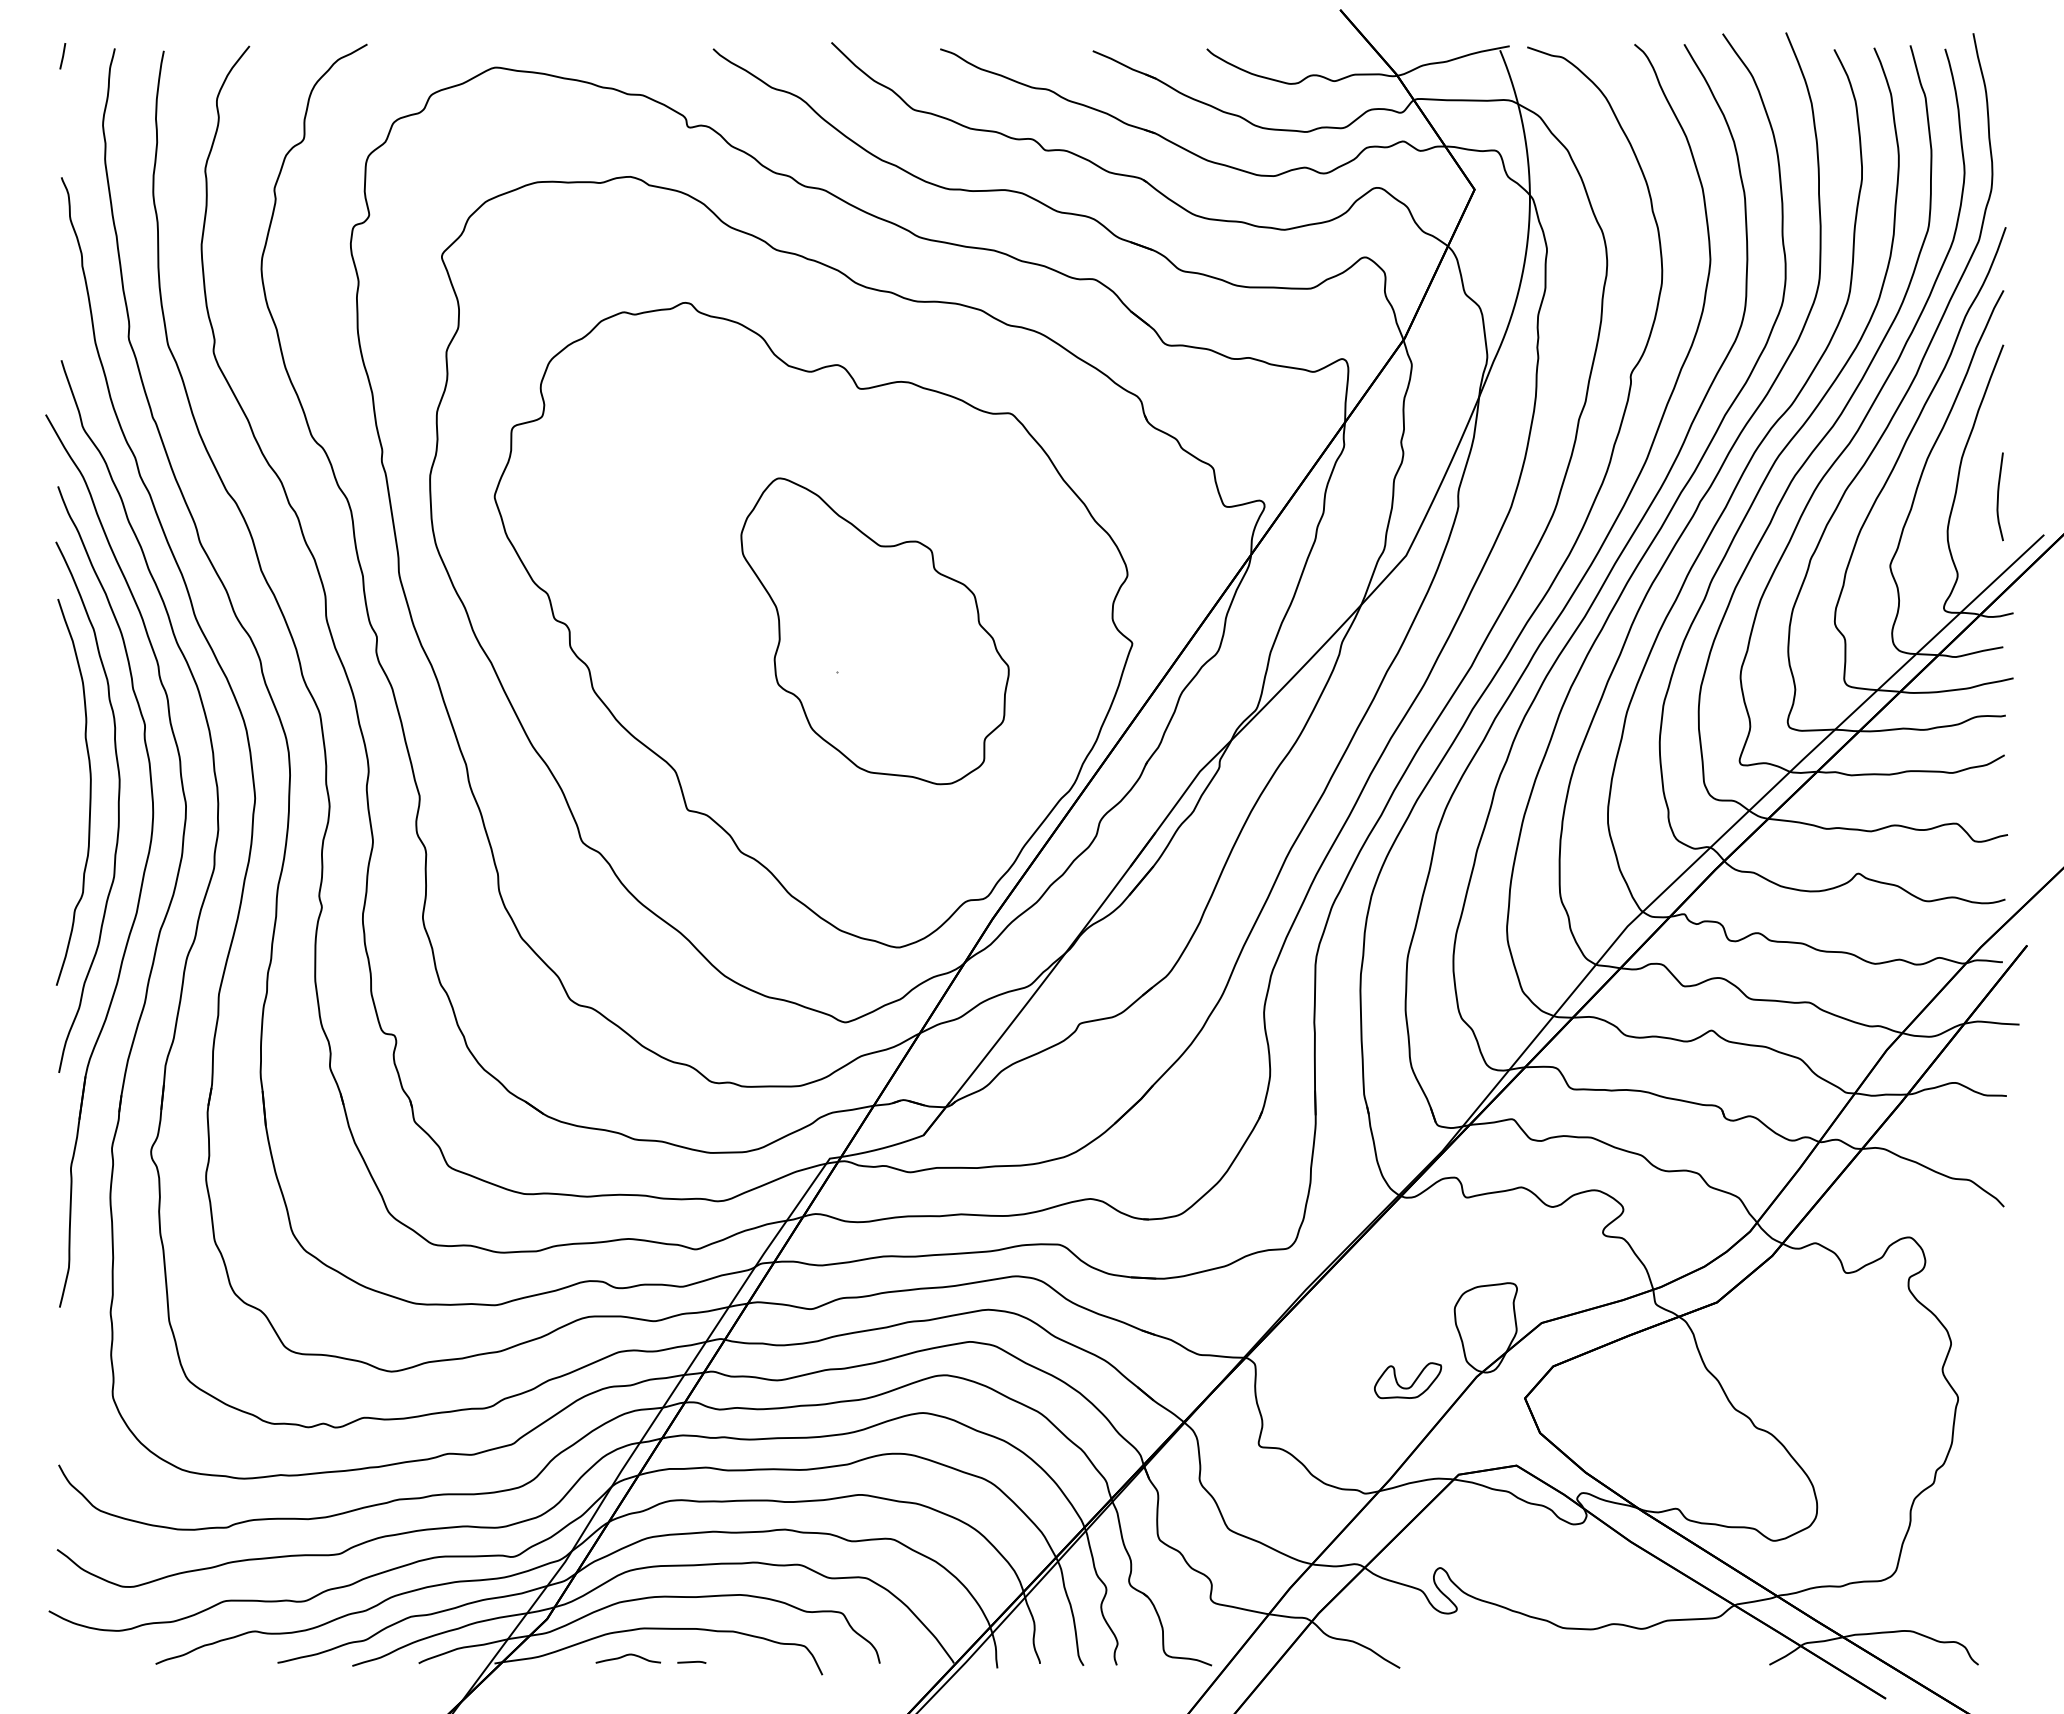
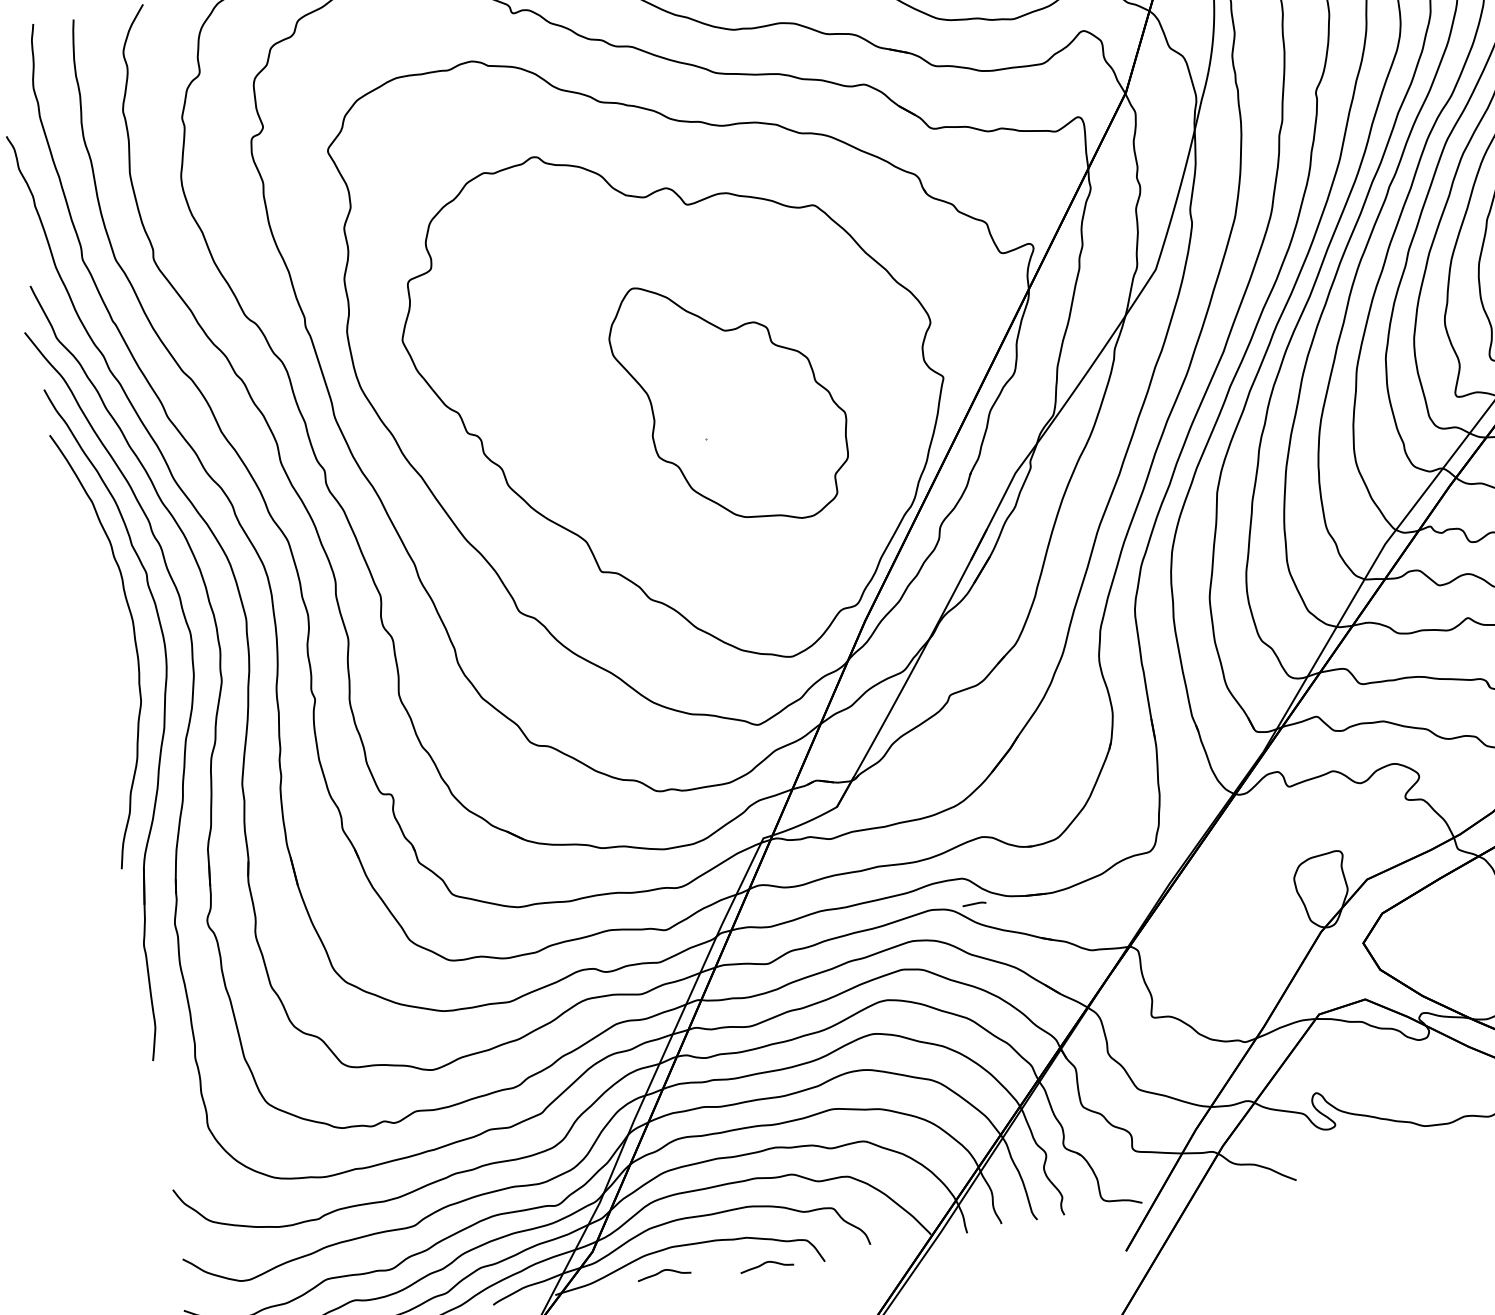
curve: (89, 791) -> (109, 635), removed
part: (1408, 1380) -> (1265, 943), removed
line: (691, 1661) -> (974, 903), moved
curve: (750, 1666) -> (765, 1264), added

